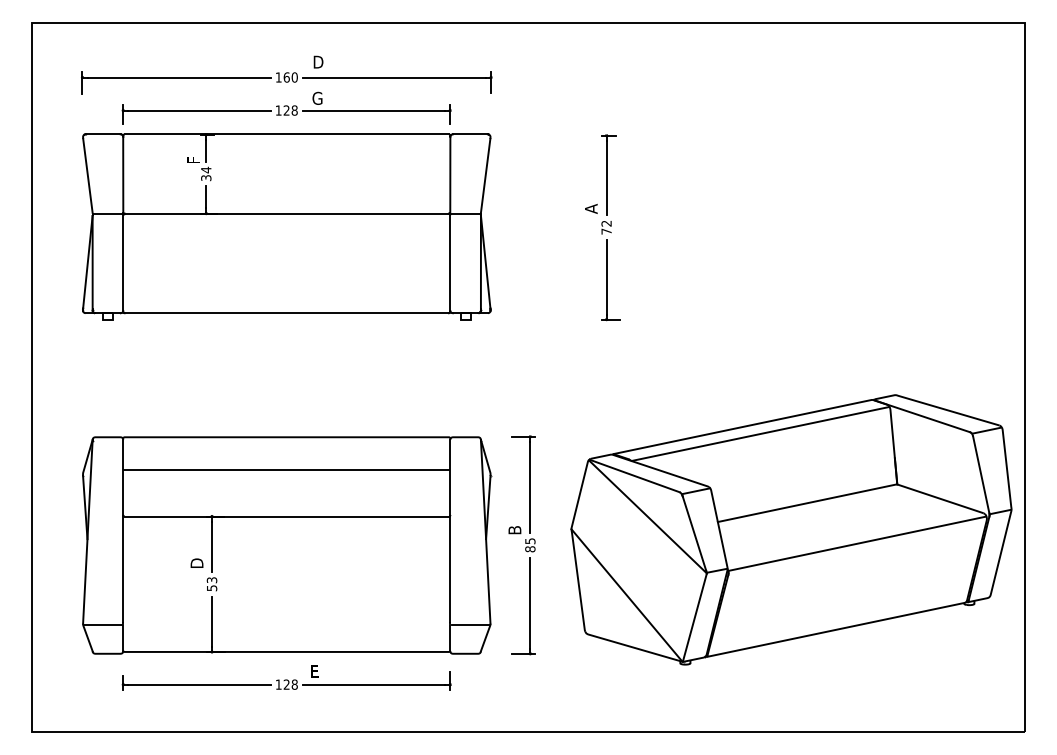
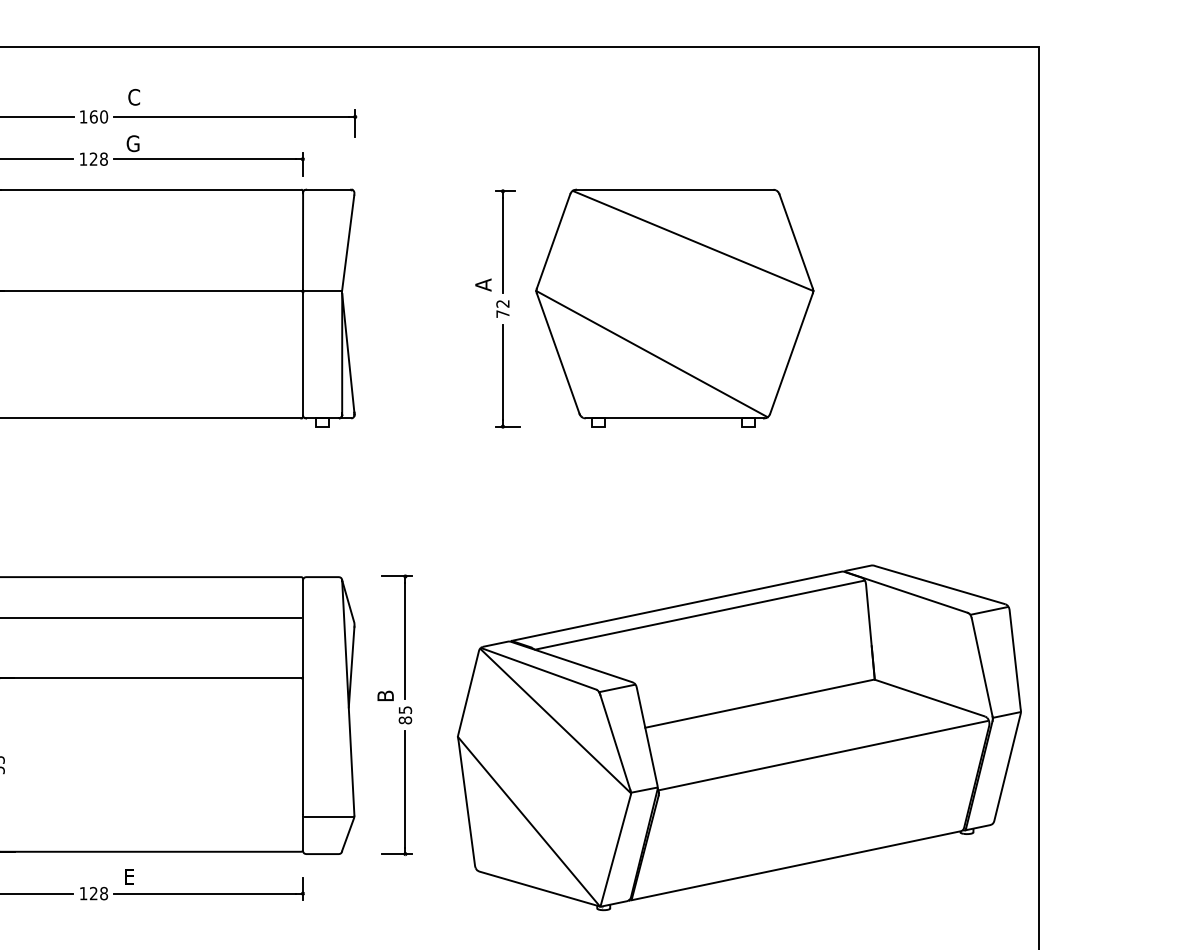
text: (318, 61) -> (134, 96), D -> C
part: (740, 226) -> (674, 307), added
part: (791, 529) -> (739, 737), moved

